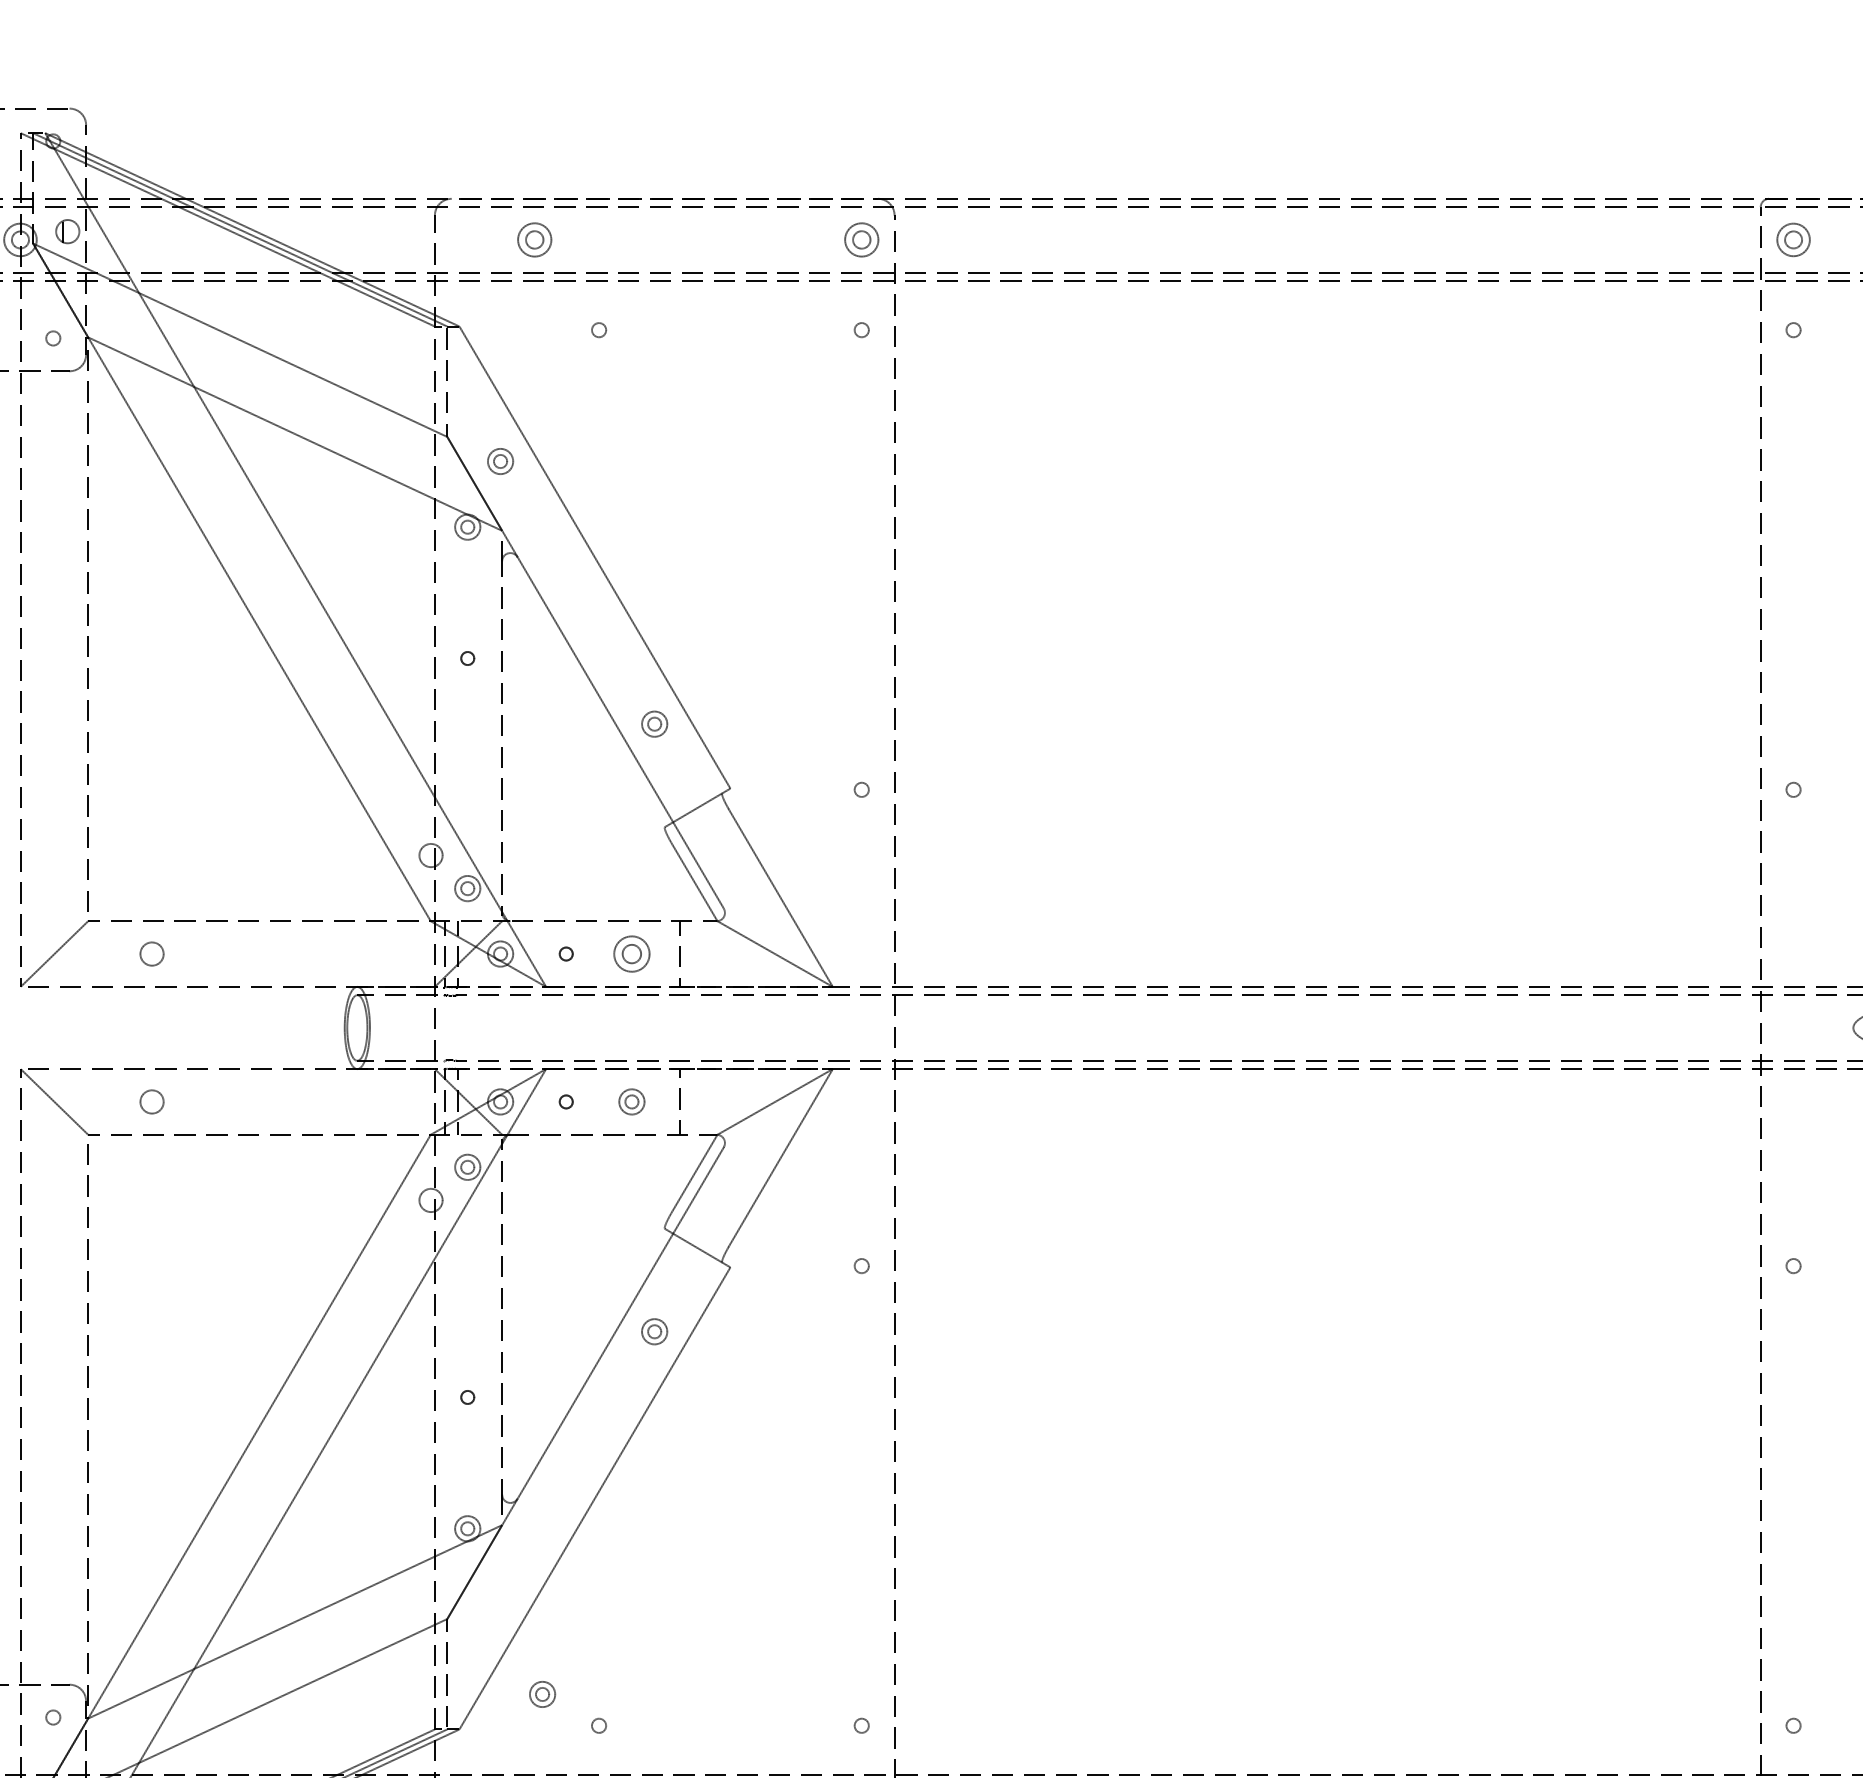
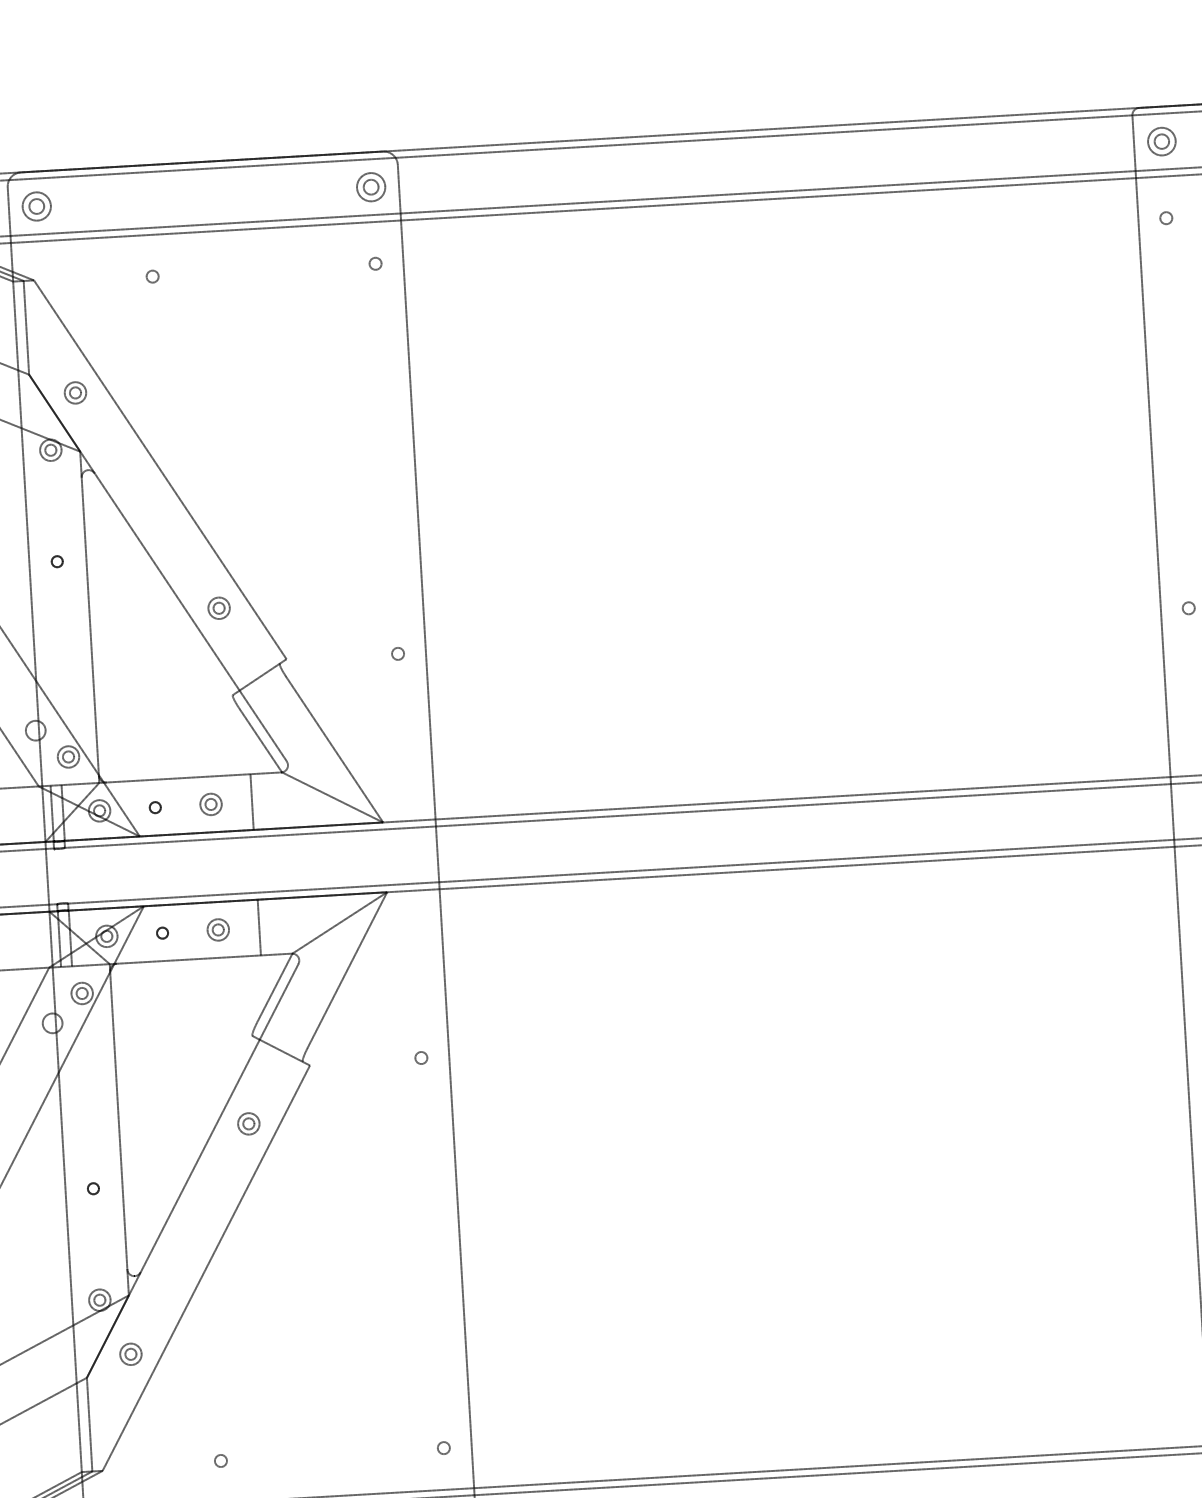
part: (534, 239) -> (36, 206), moved
part: (631, 953) -> (210, 804), size x0.71
part: (542, 1694) -> (130, 1354), moved

